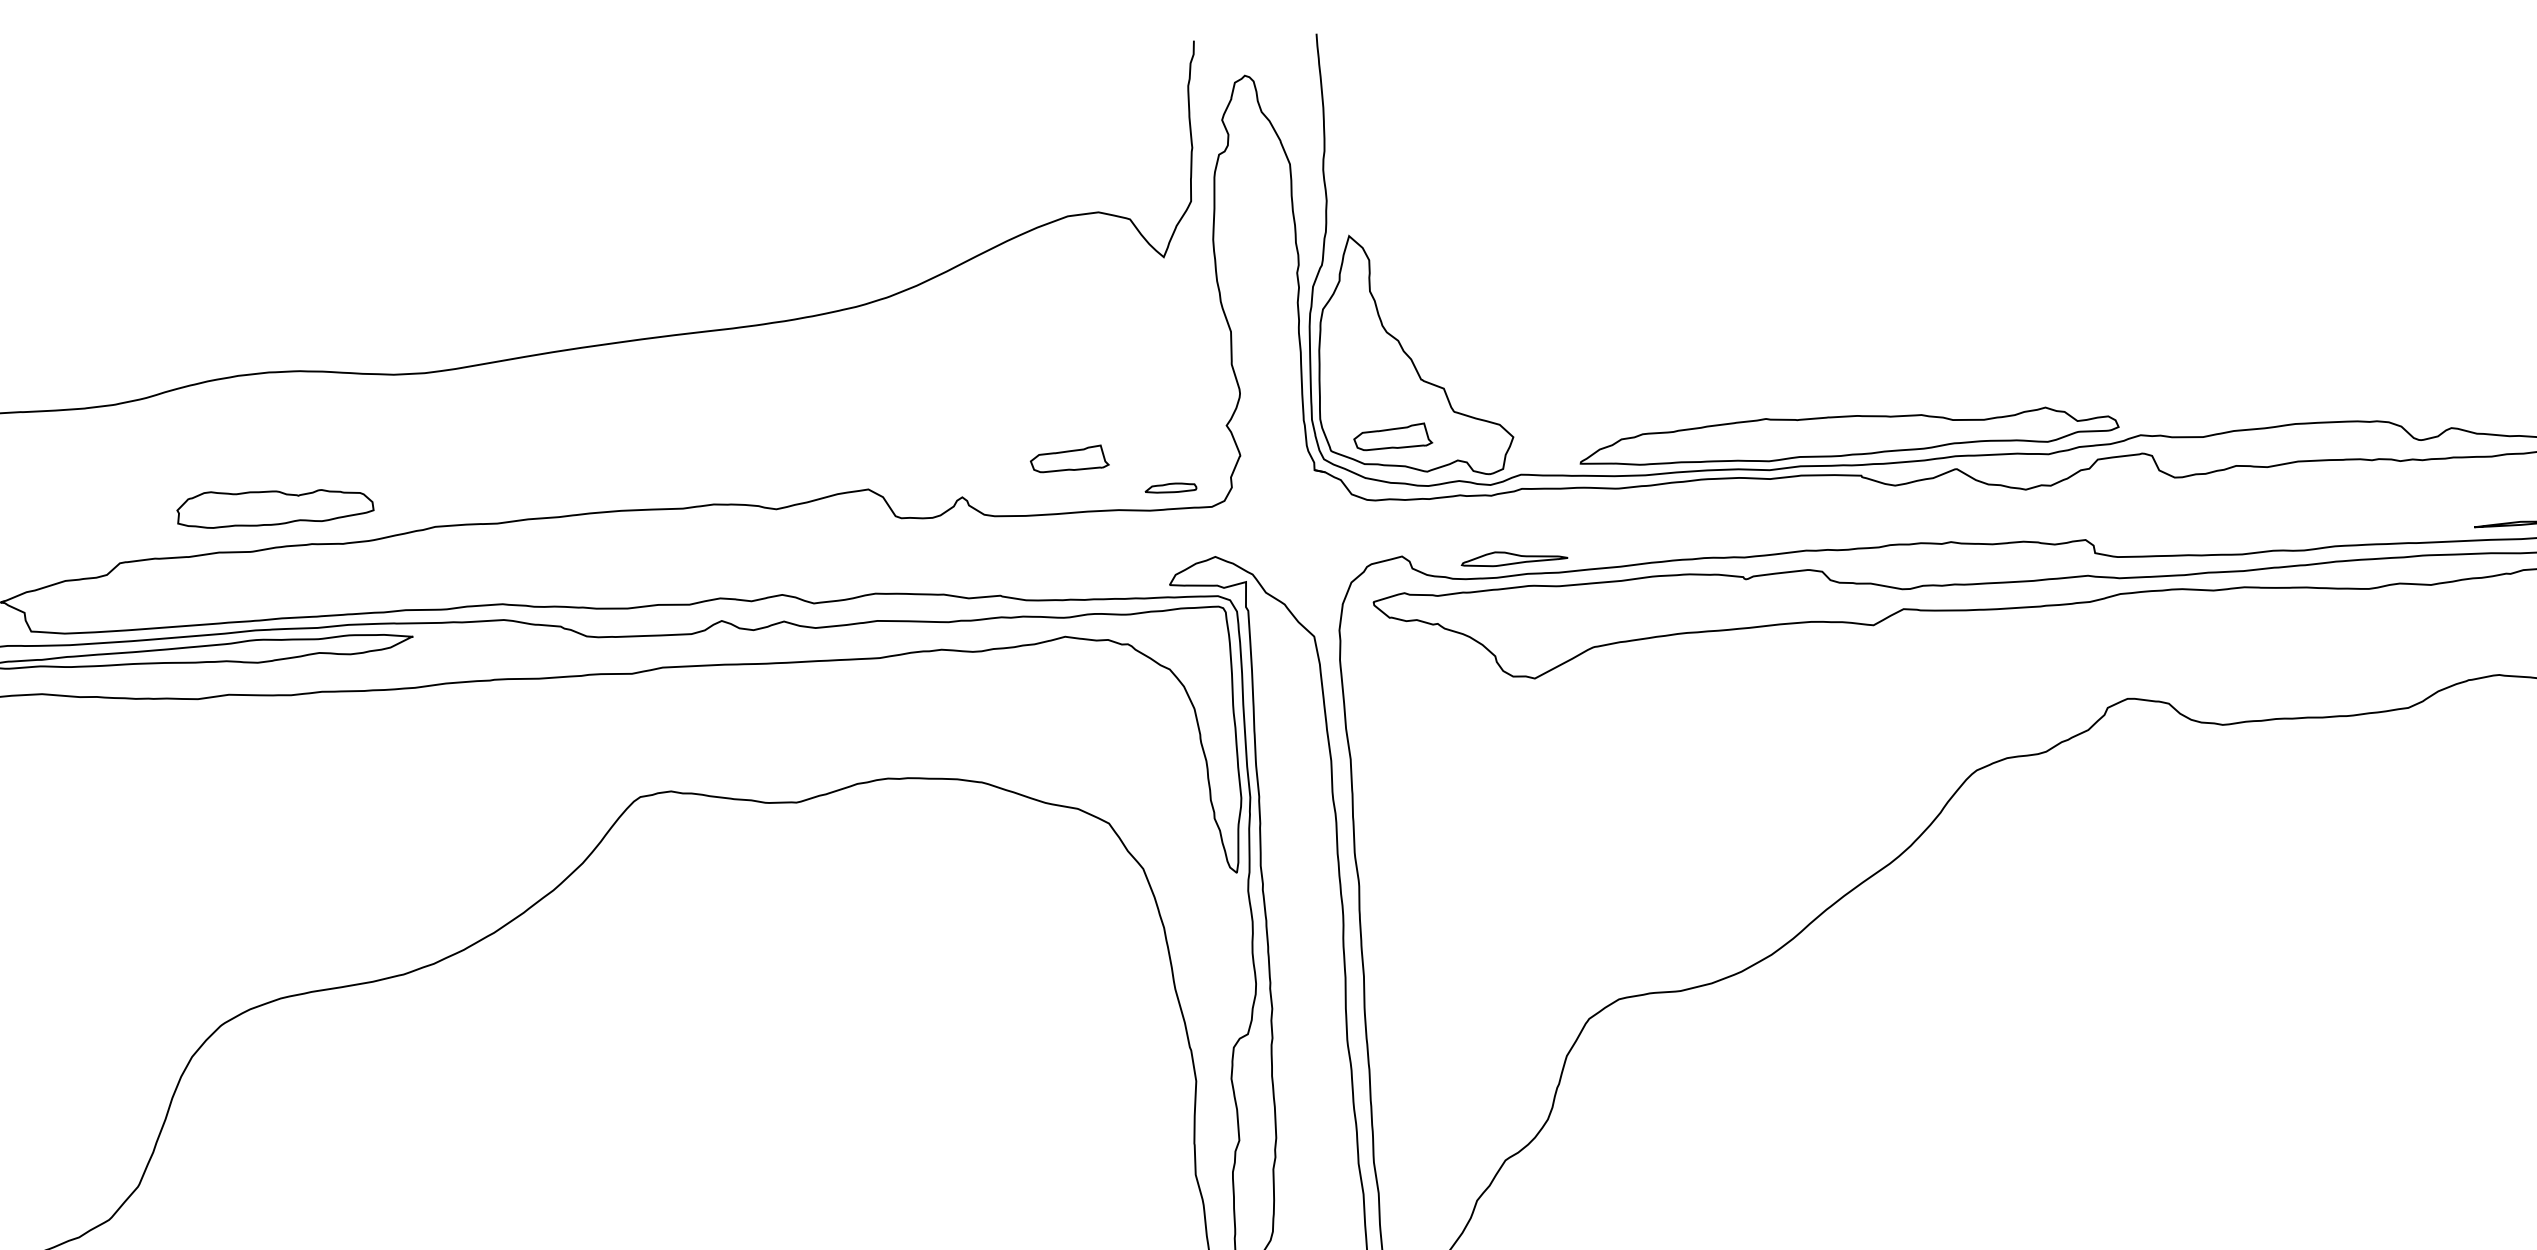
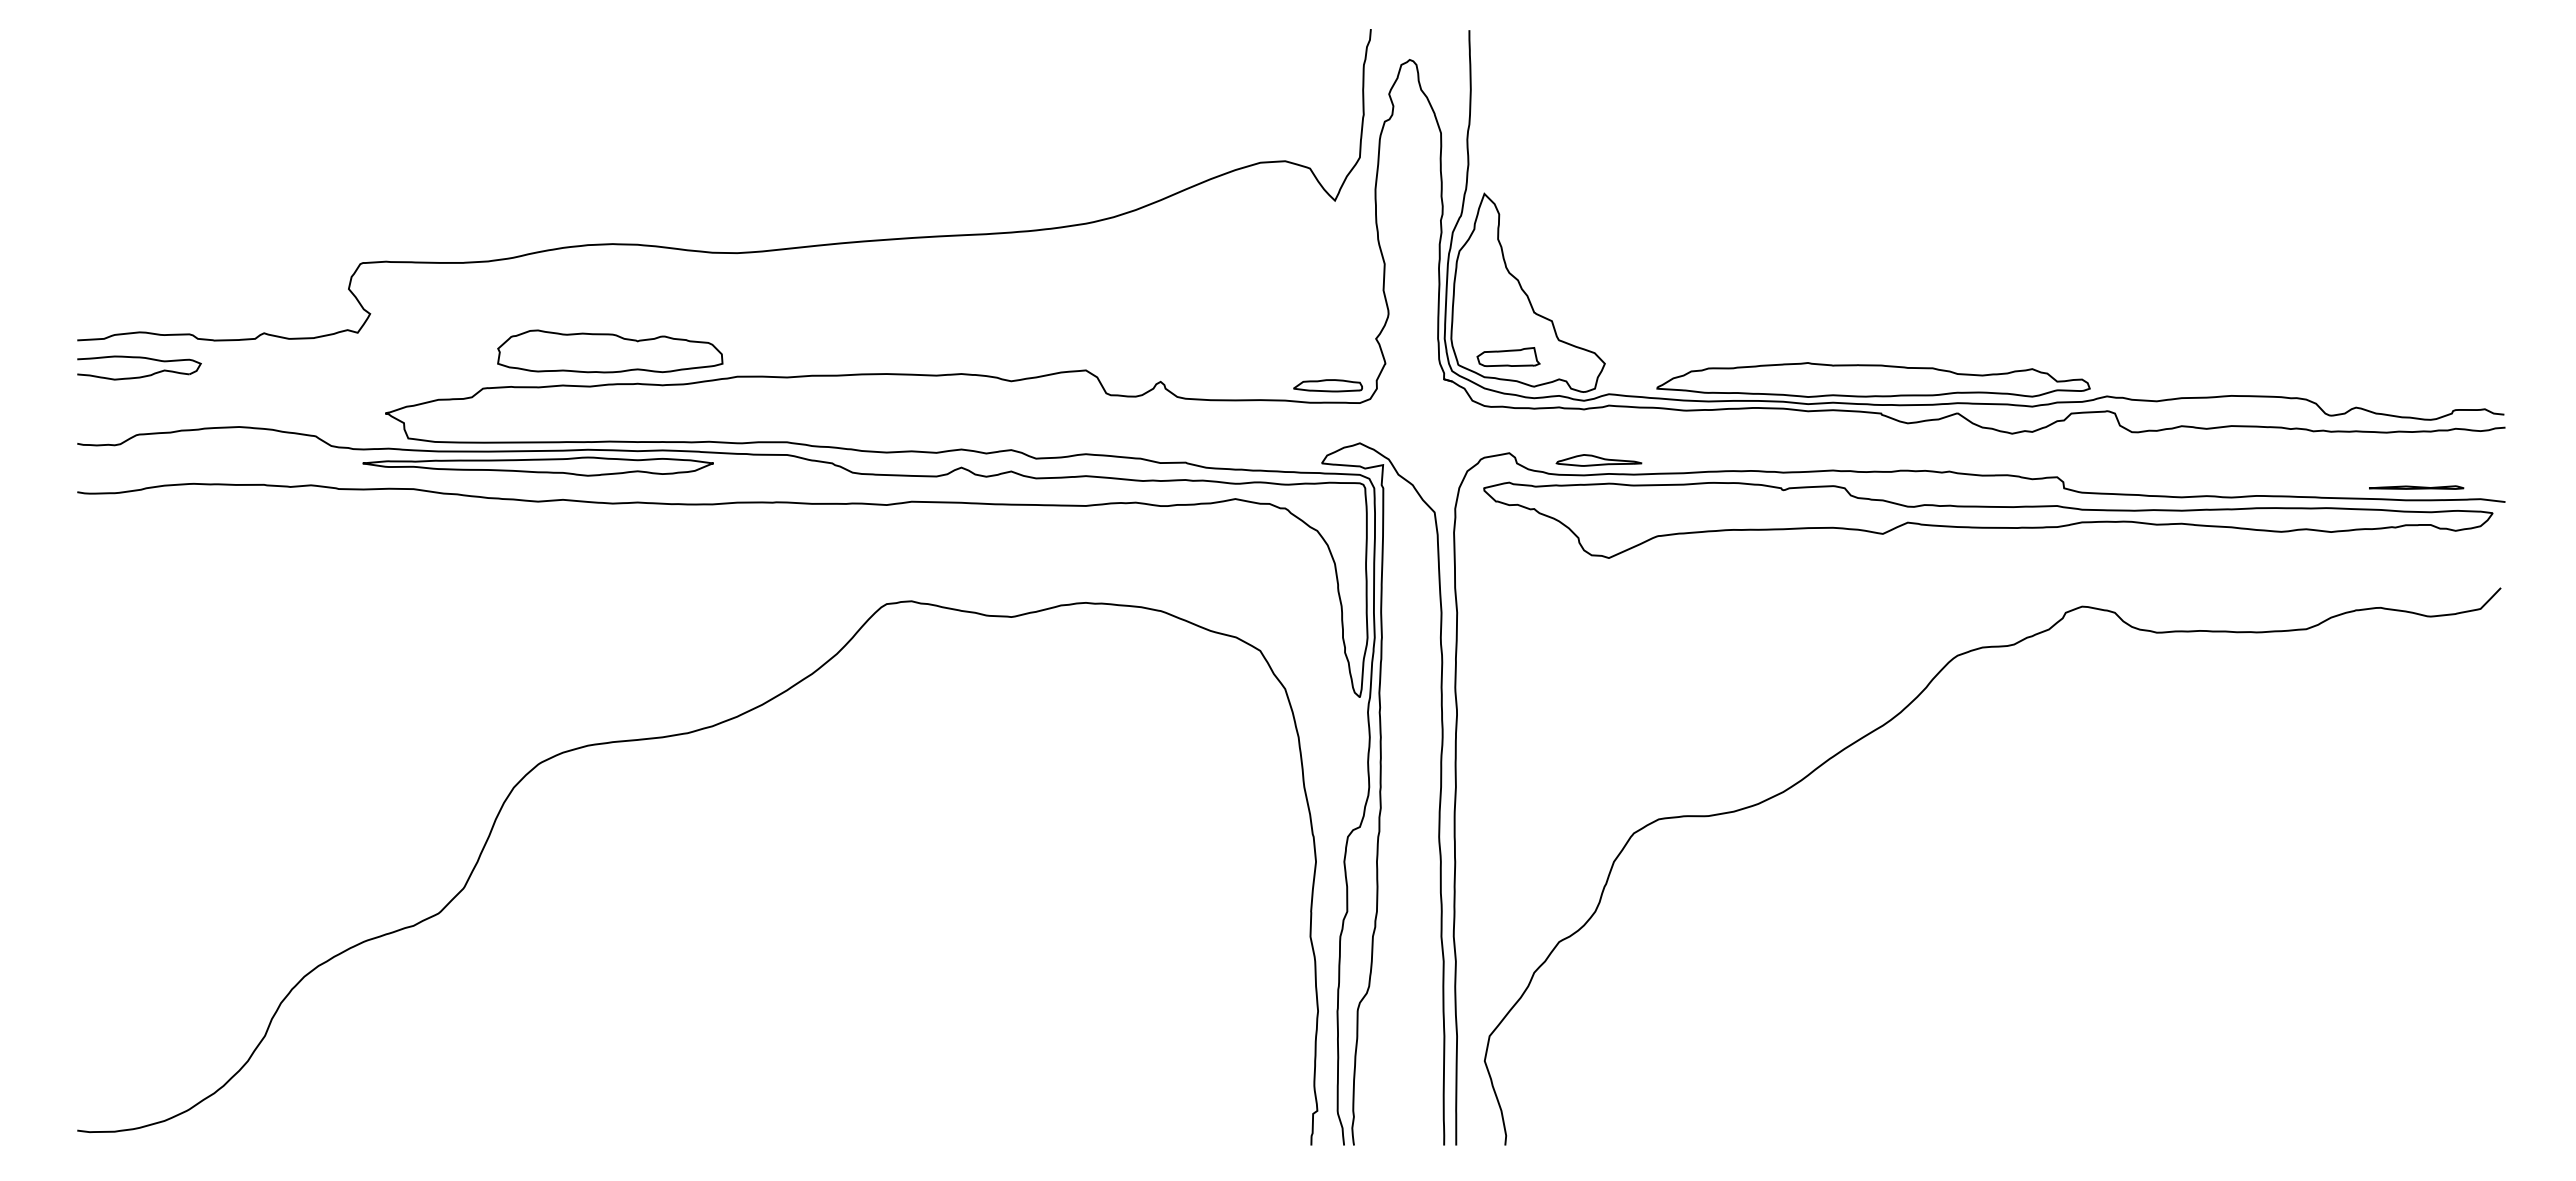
part: (1069, 459) -> (1248, 357), removed
part: (1170, 487) -> (1327, 385), size x1.67
part: (275, 506) -> (610, 351), size x1.43

